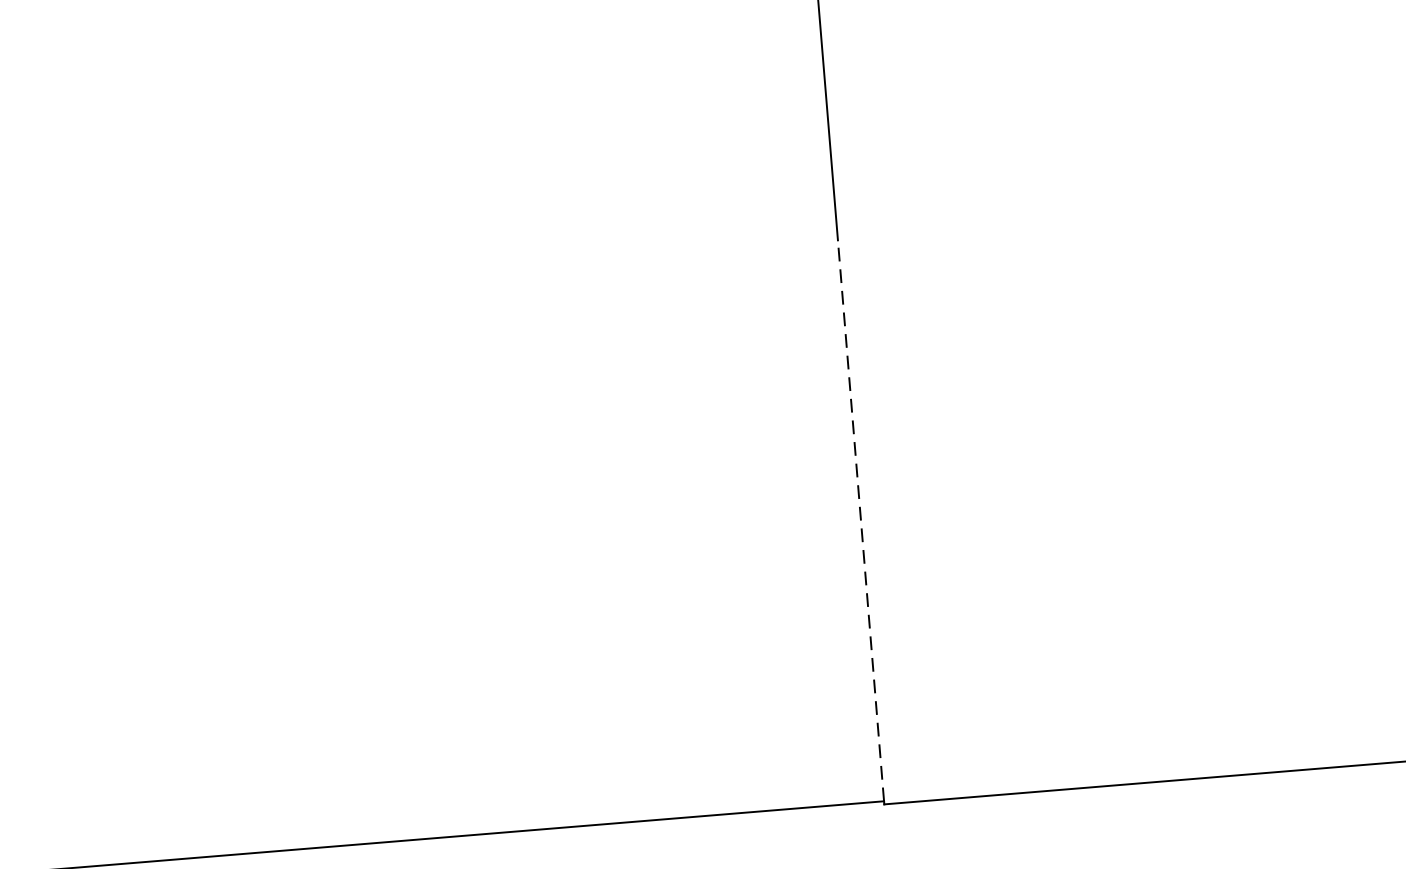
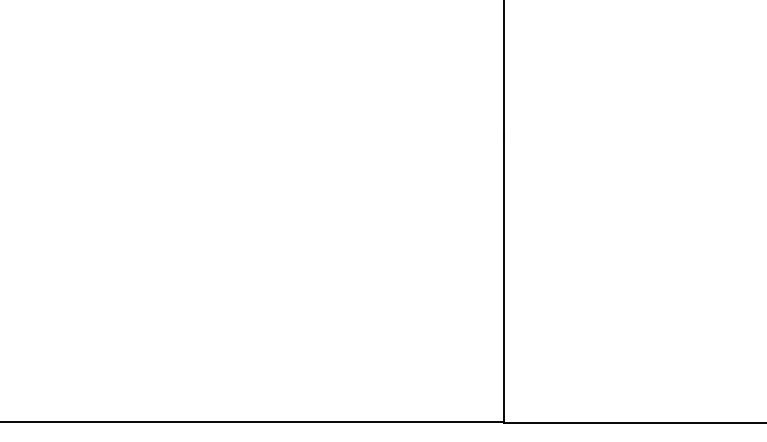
line: (861, 520) -> (504, 278), dashed -> solid

